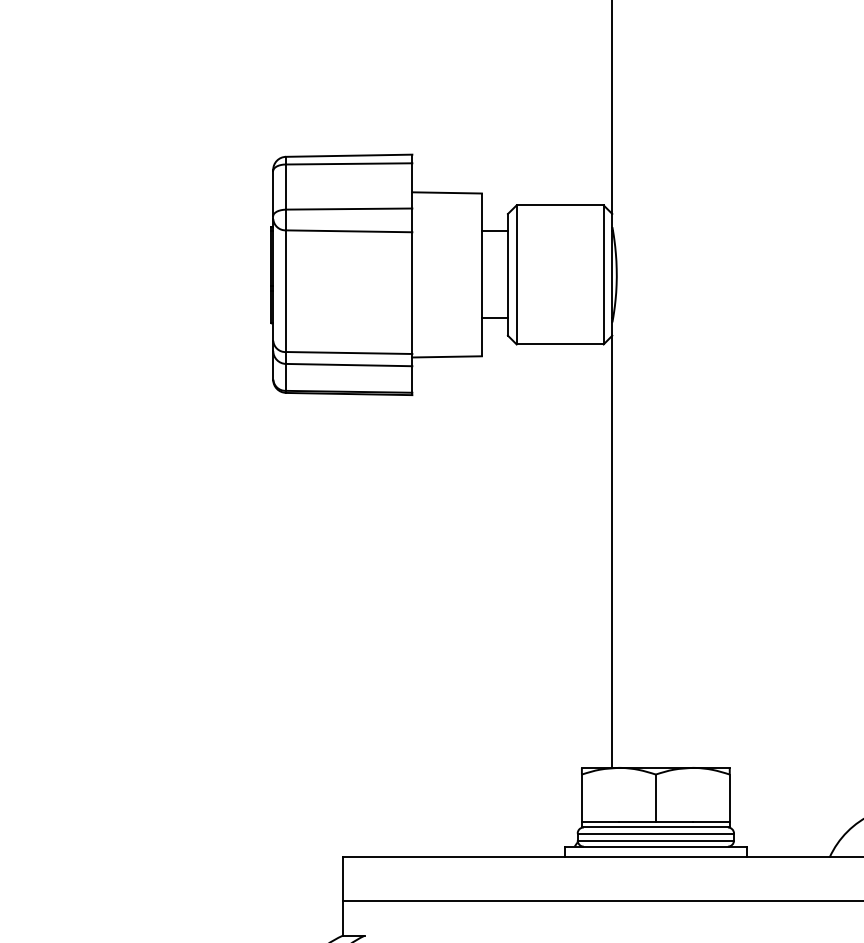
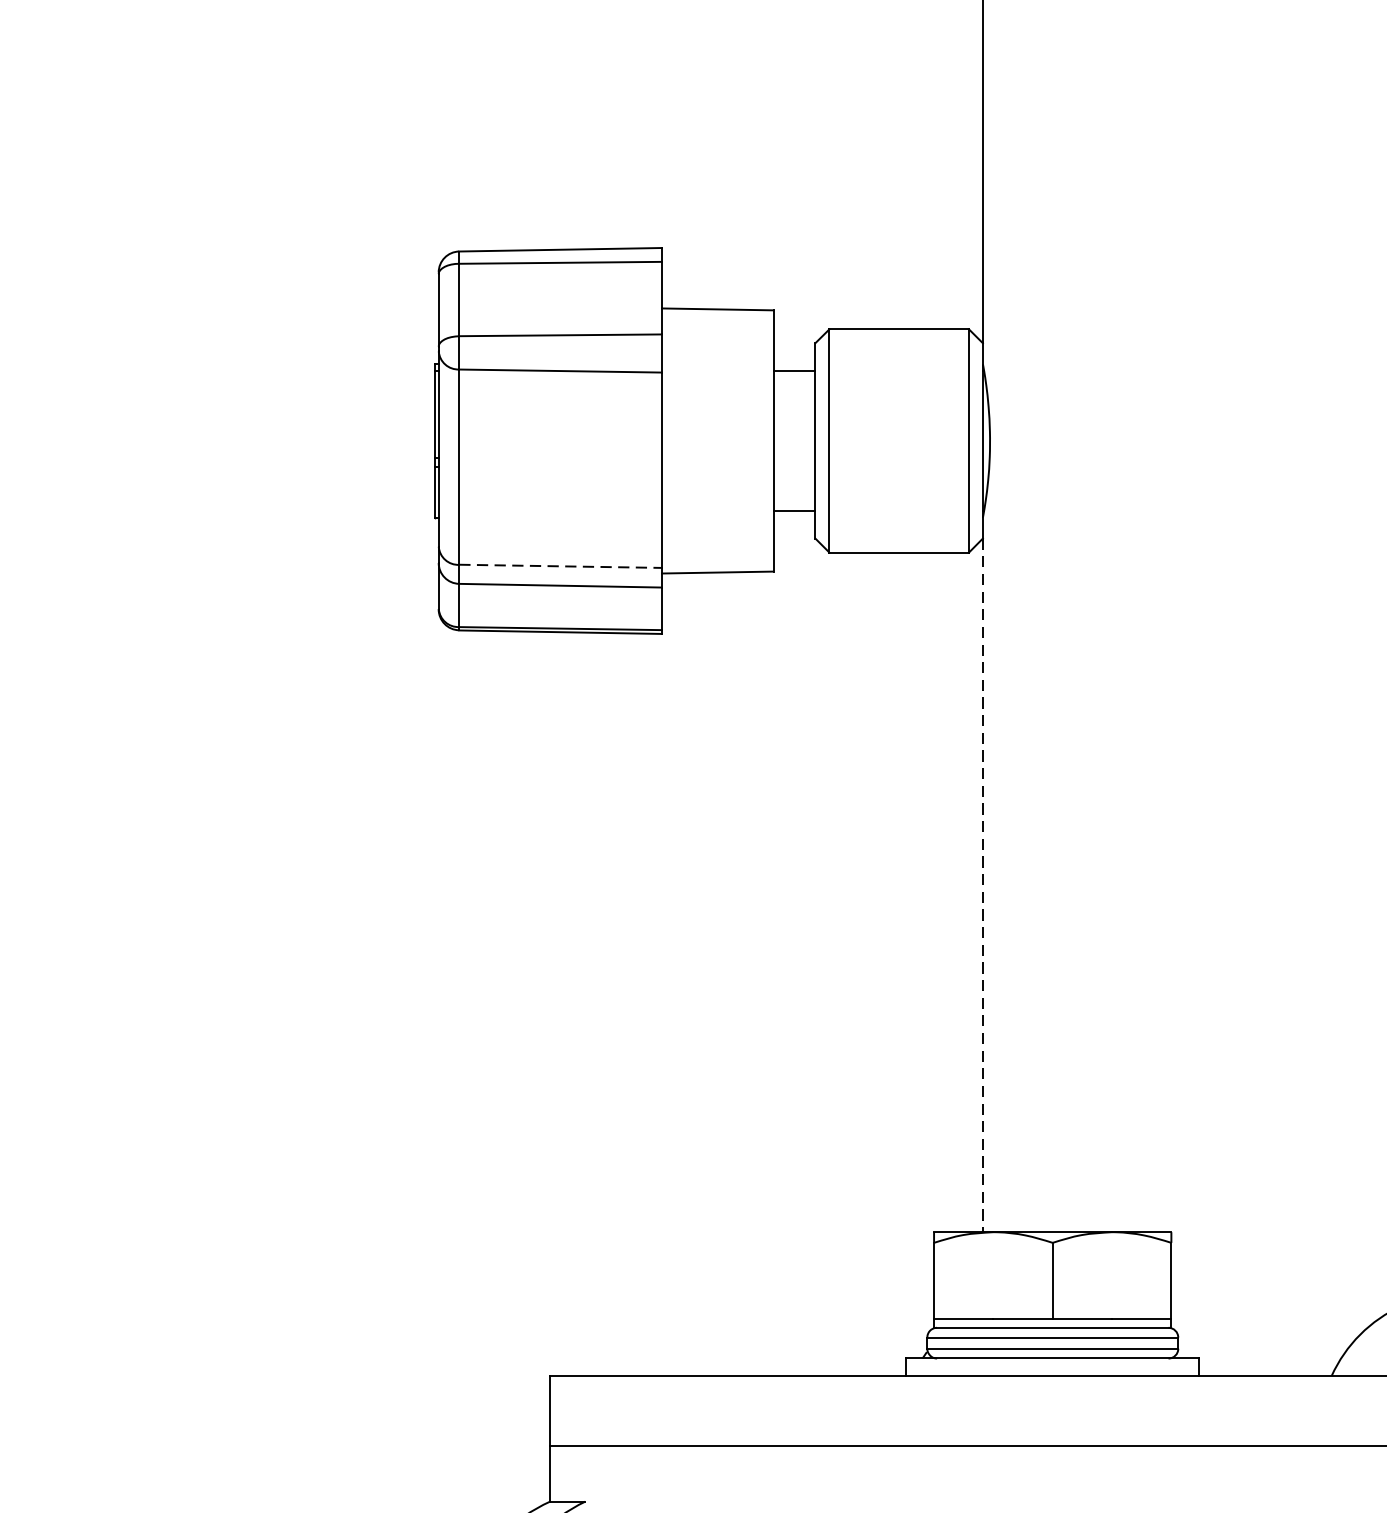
line: (349, 353) -> (561, 567), solid -> dashed
line: (612, 552) -> (983, 886), solid -> dashed

